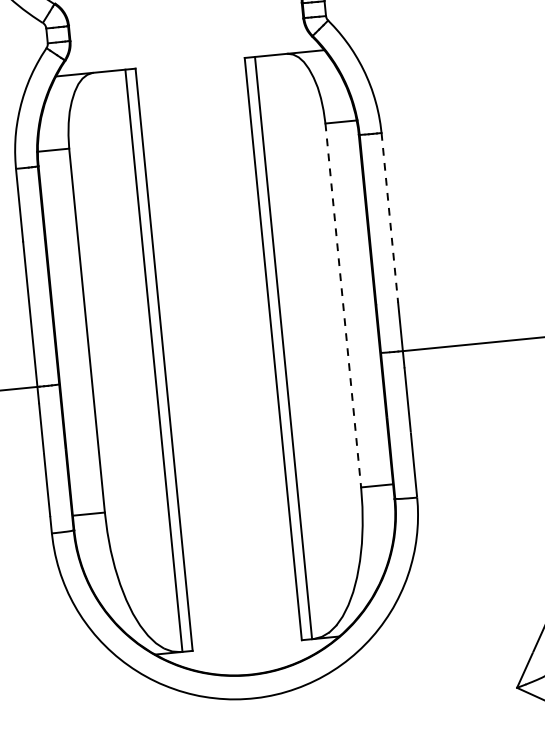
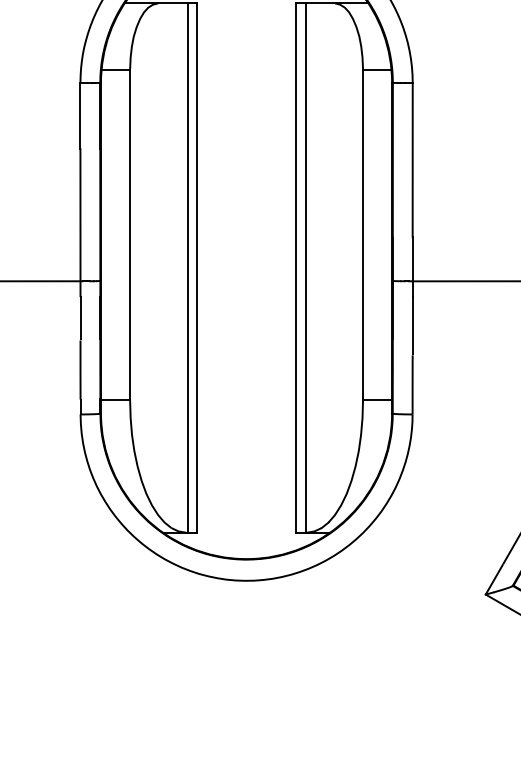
line: (389, 218) -> (412, 160), dashed -> solid
line: (343, 306) -> (363, 235), dashed -> solid

